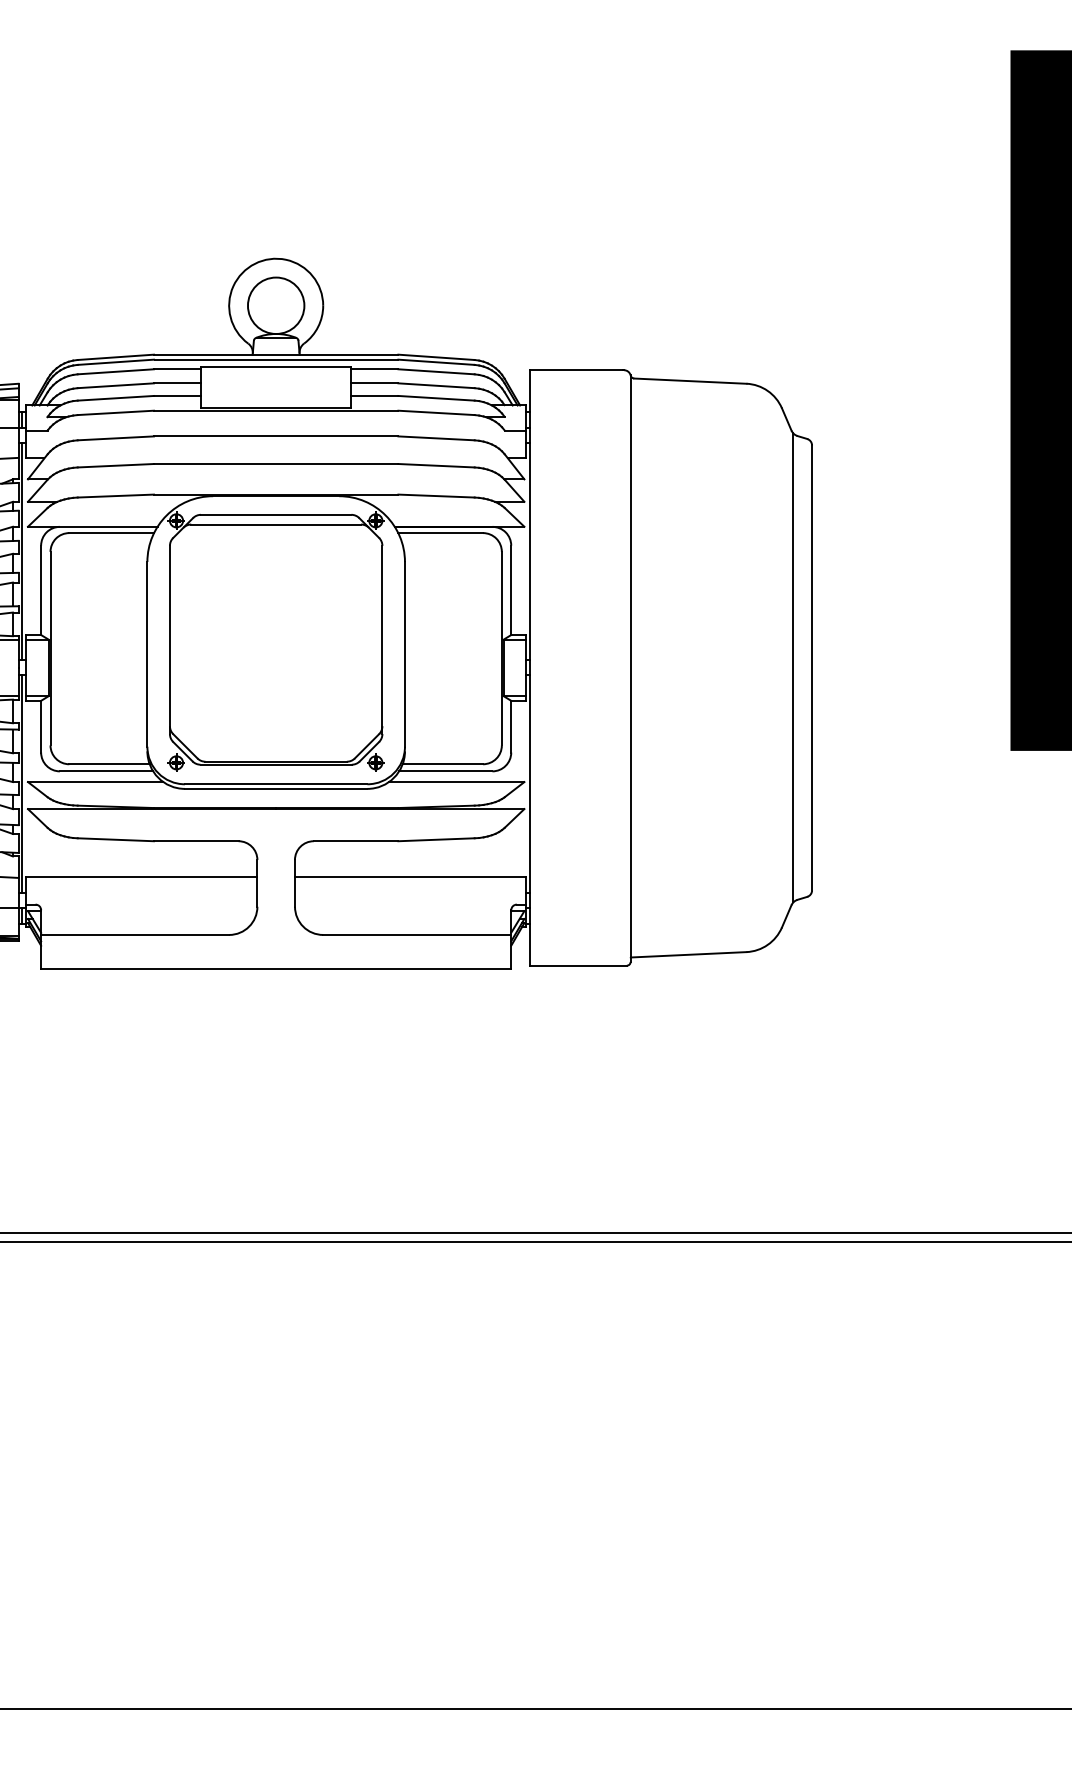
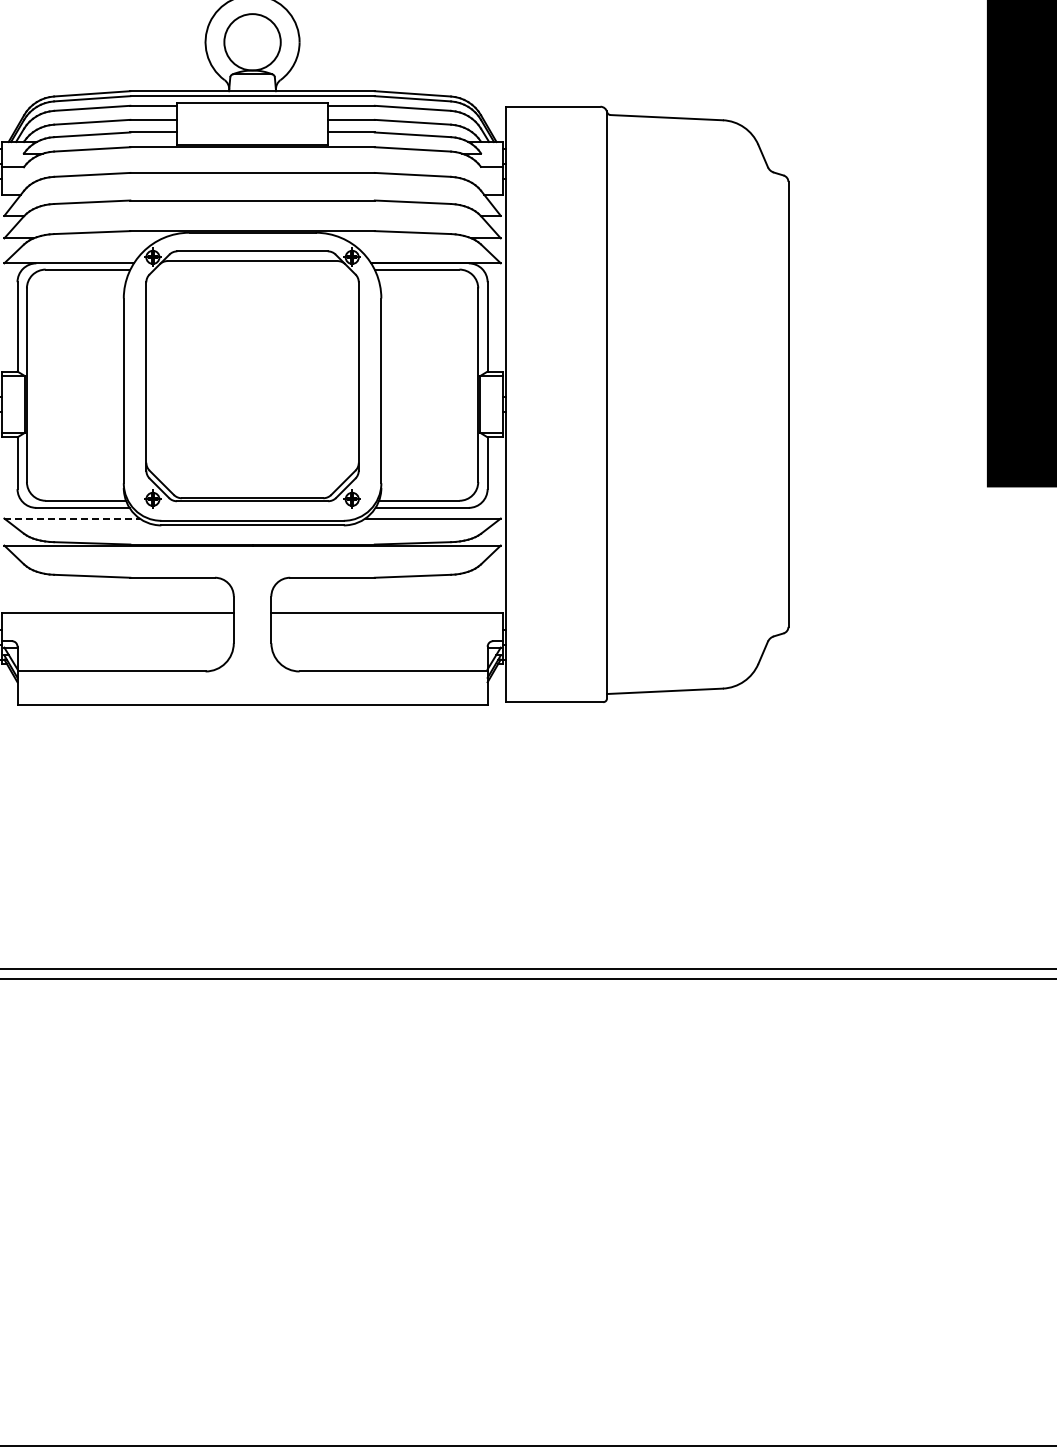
line: (793, 667) -> (769, 404), removed
line: (95, 782) -> (71, 519), solid -> dashed

